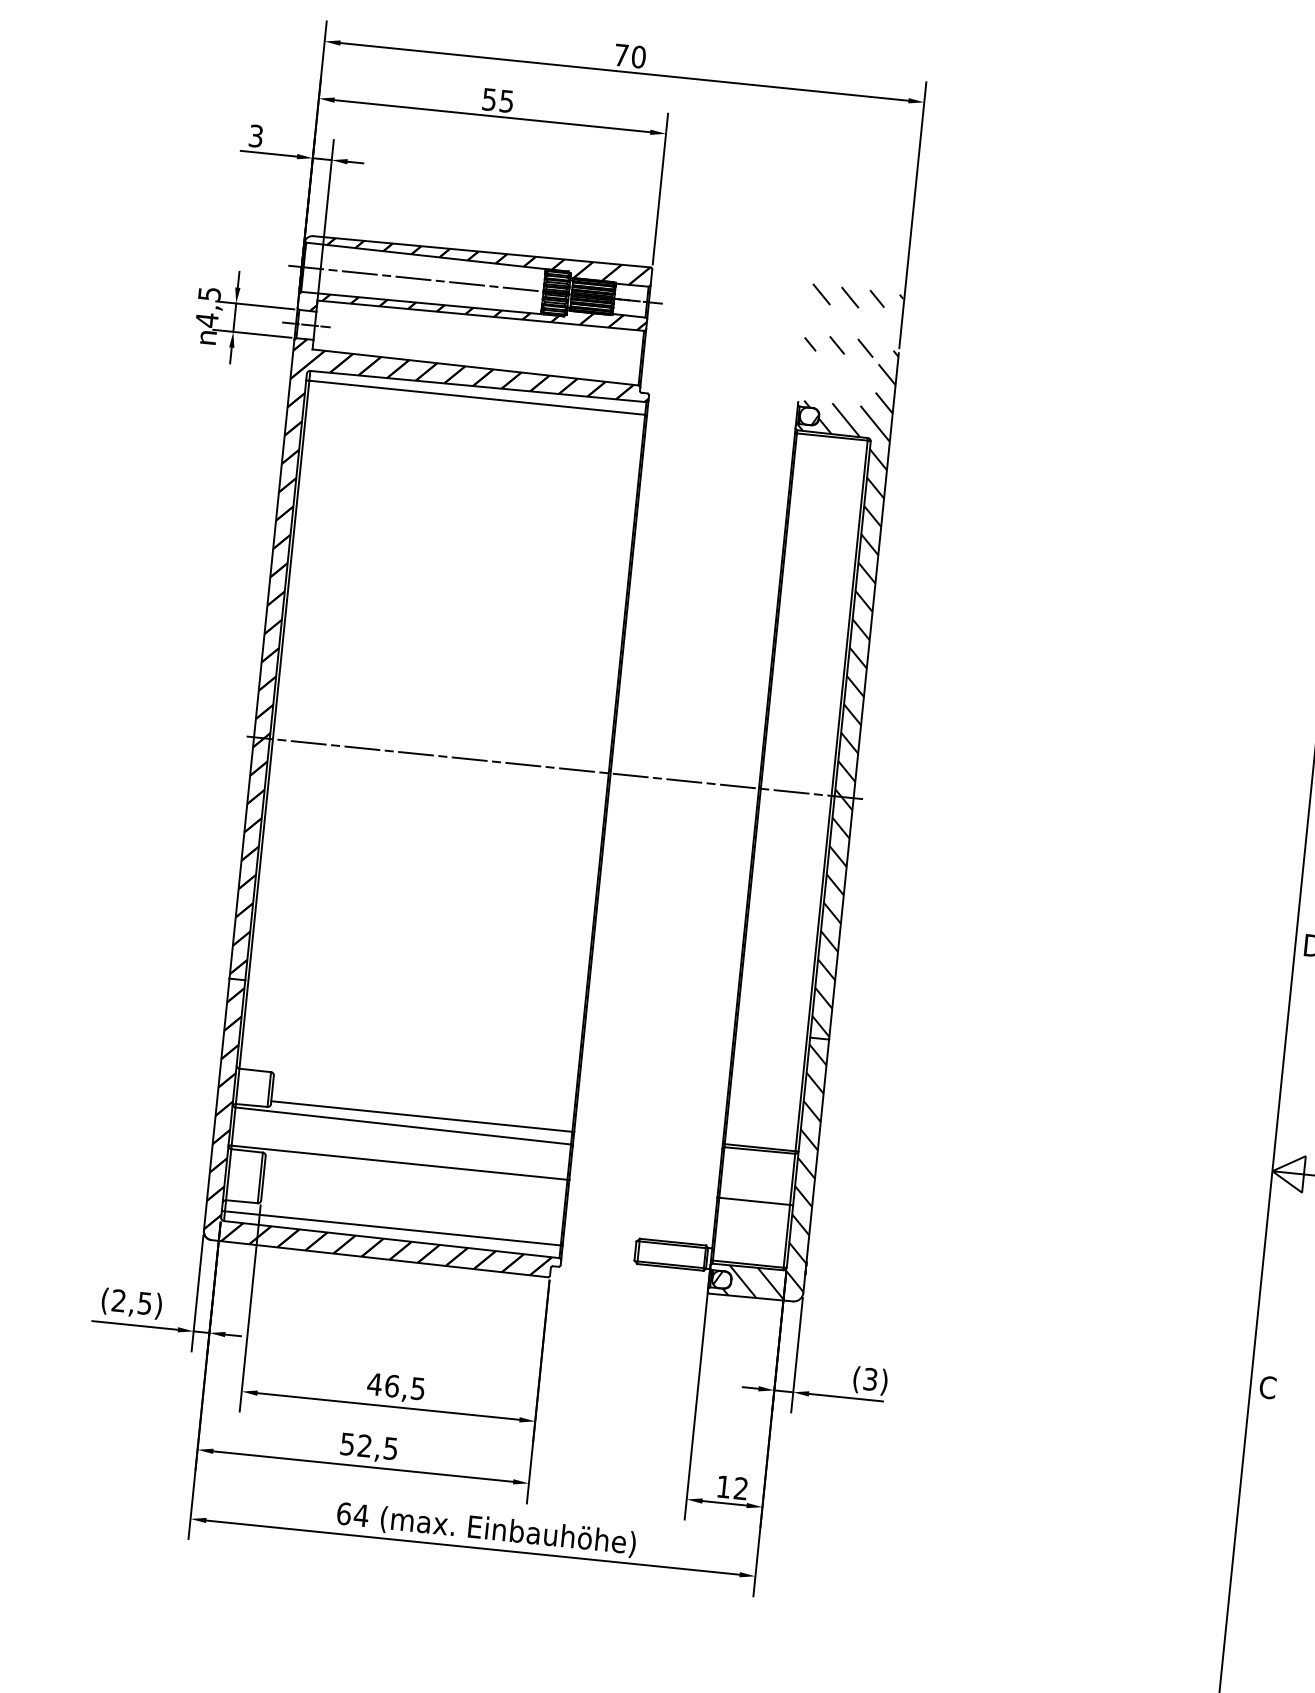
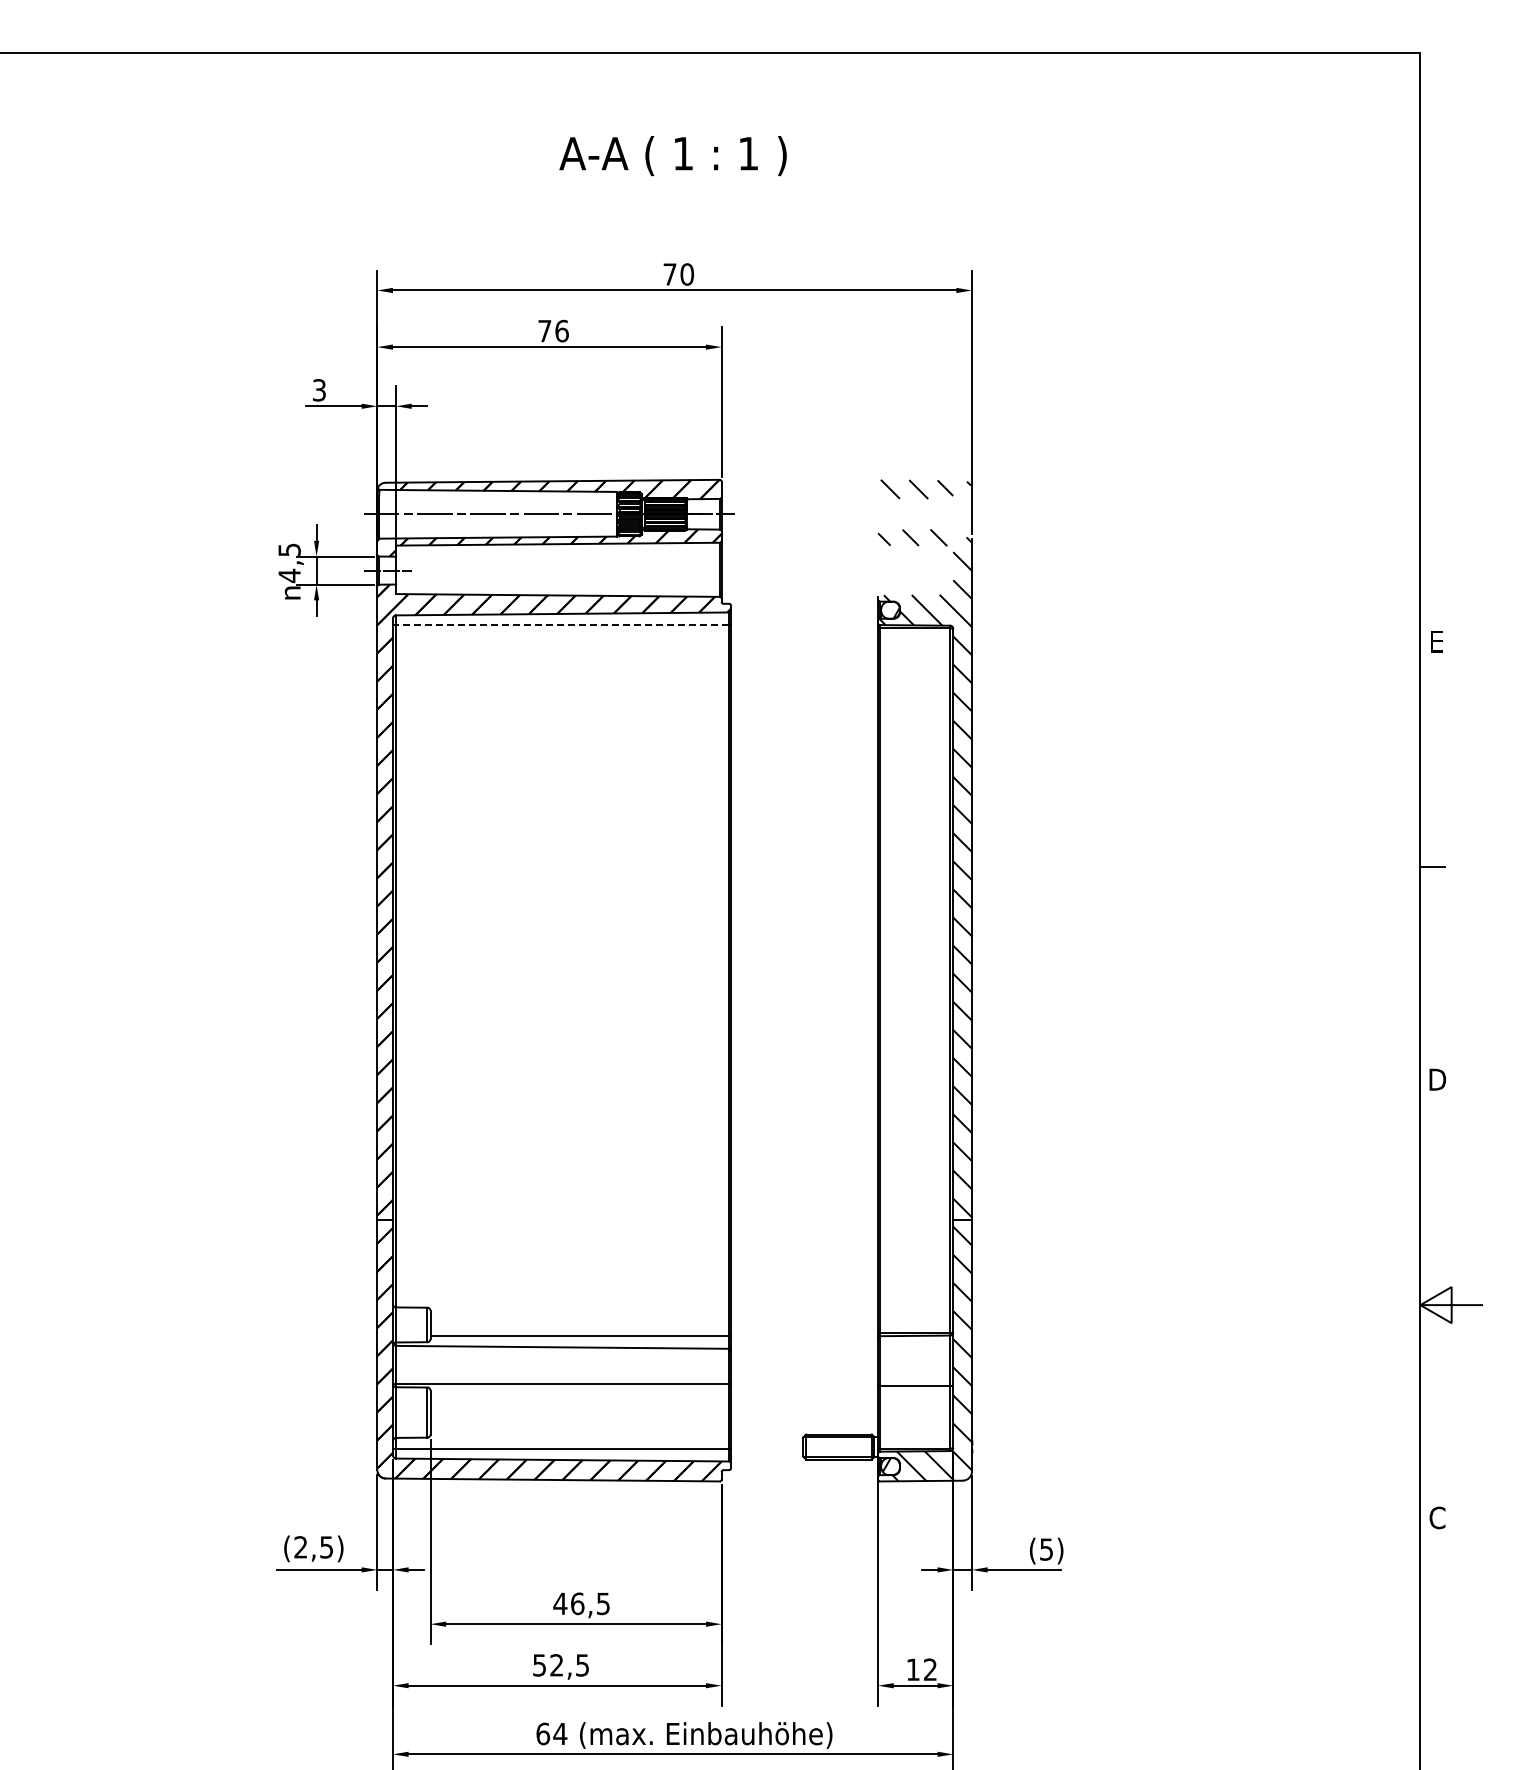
text: (498, 99) -> (553, 330), 55 -> 76
line: (477, 398) -> (562, 625), solid -> dashed
line: (554, 767) -> (675, 980), removed
text: (870, 1379) -> (1046, 1549), (3) -> (5)

